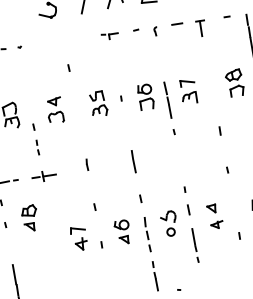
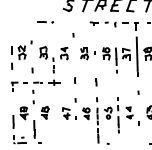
line: (210, 86) -> (136, 53), added
part: (133, 161) -> (96, 82), size x0.62
part: (30, 217) -> (45, 112), moved

